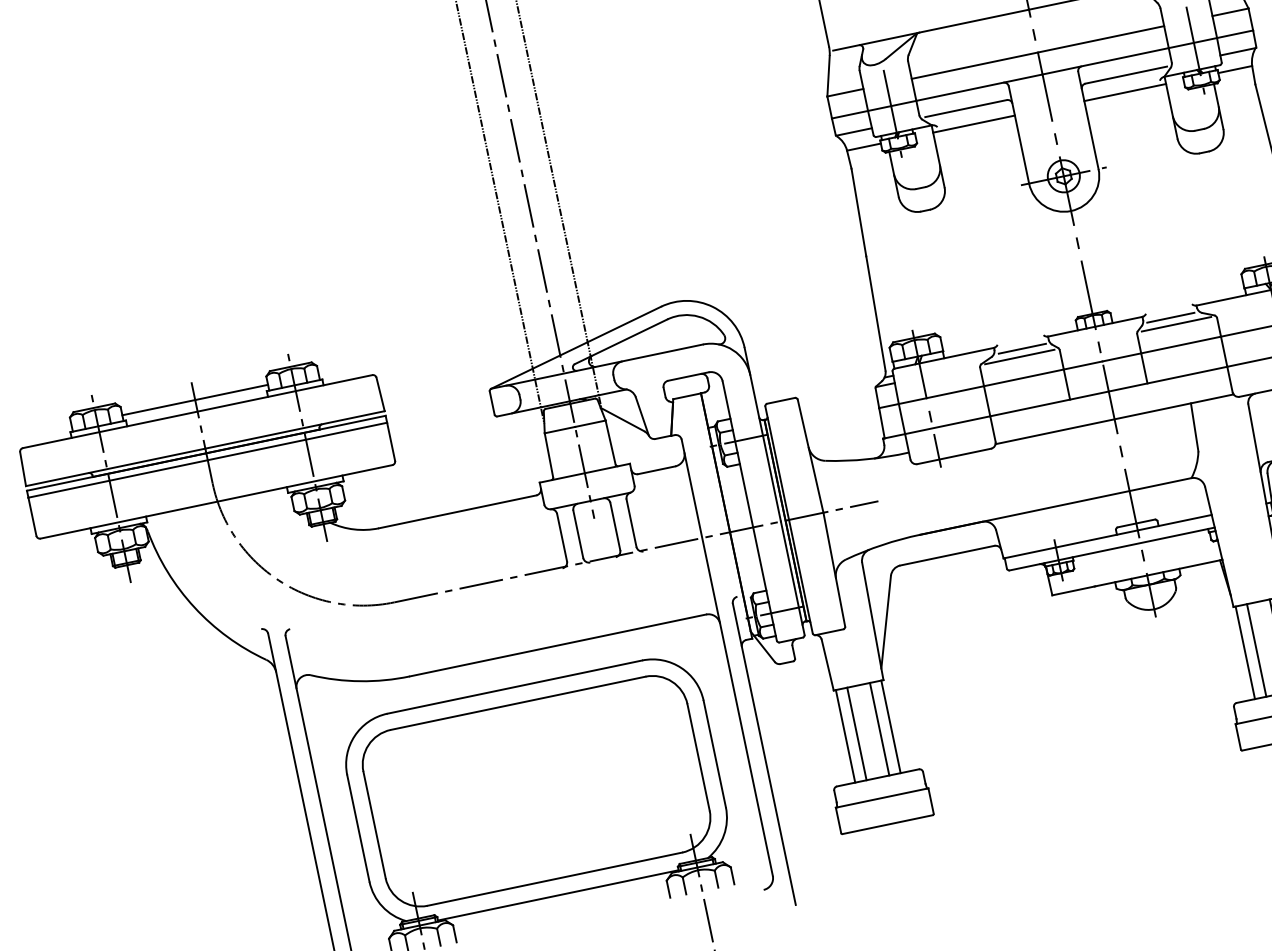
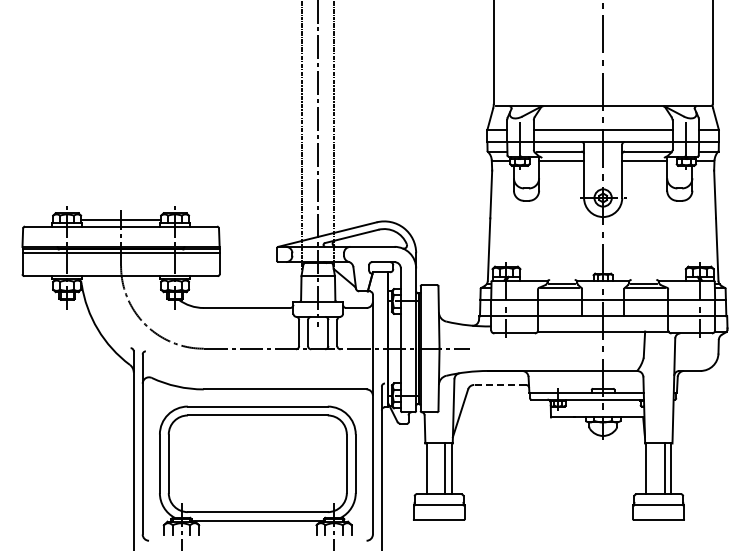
line: (947, 554) -> (500, 384), solid -> dashed
line: (1256, 649) -> (652, 468), removed
line: (856, 733) -> (432, 468), removed

